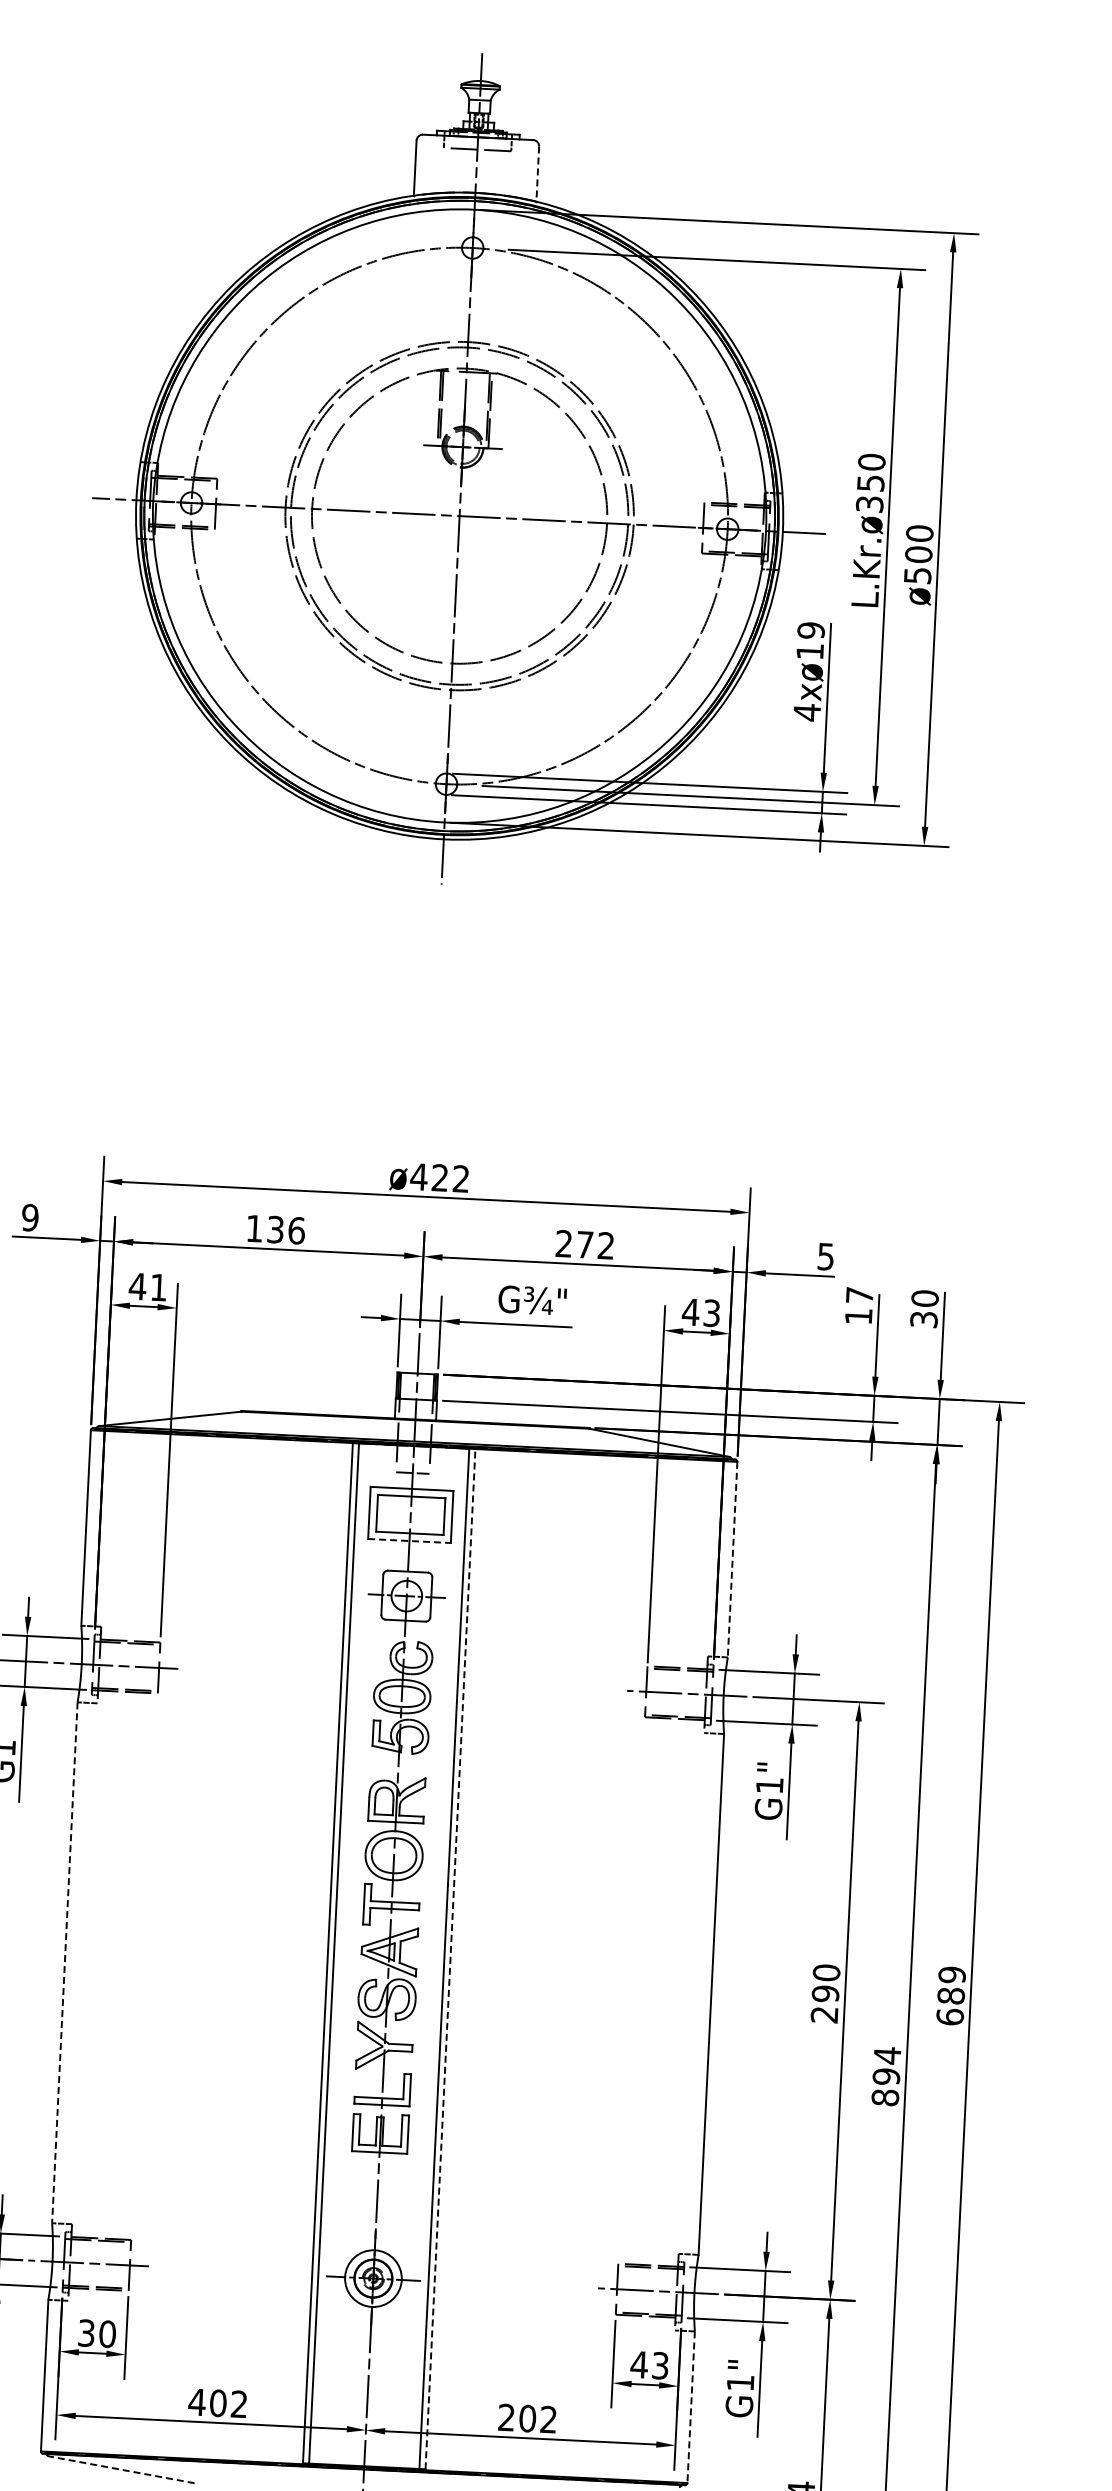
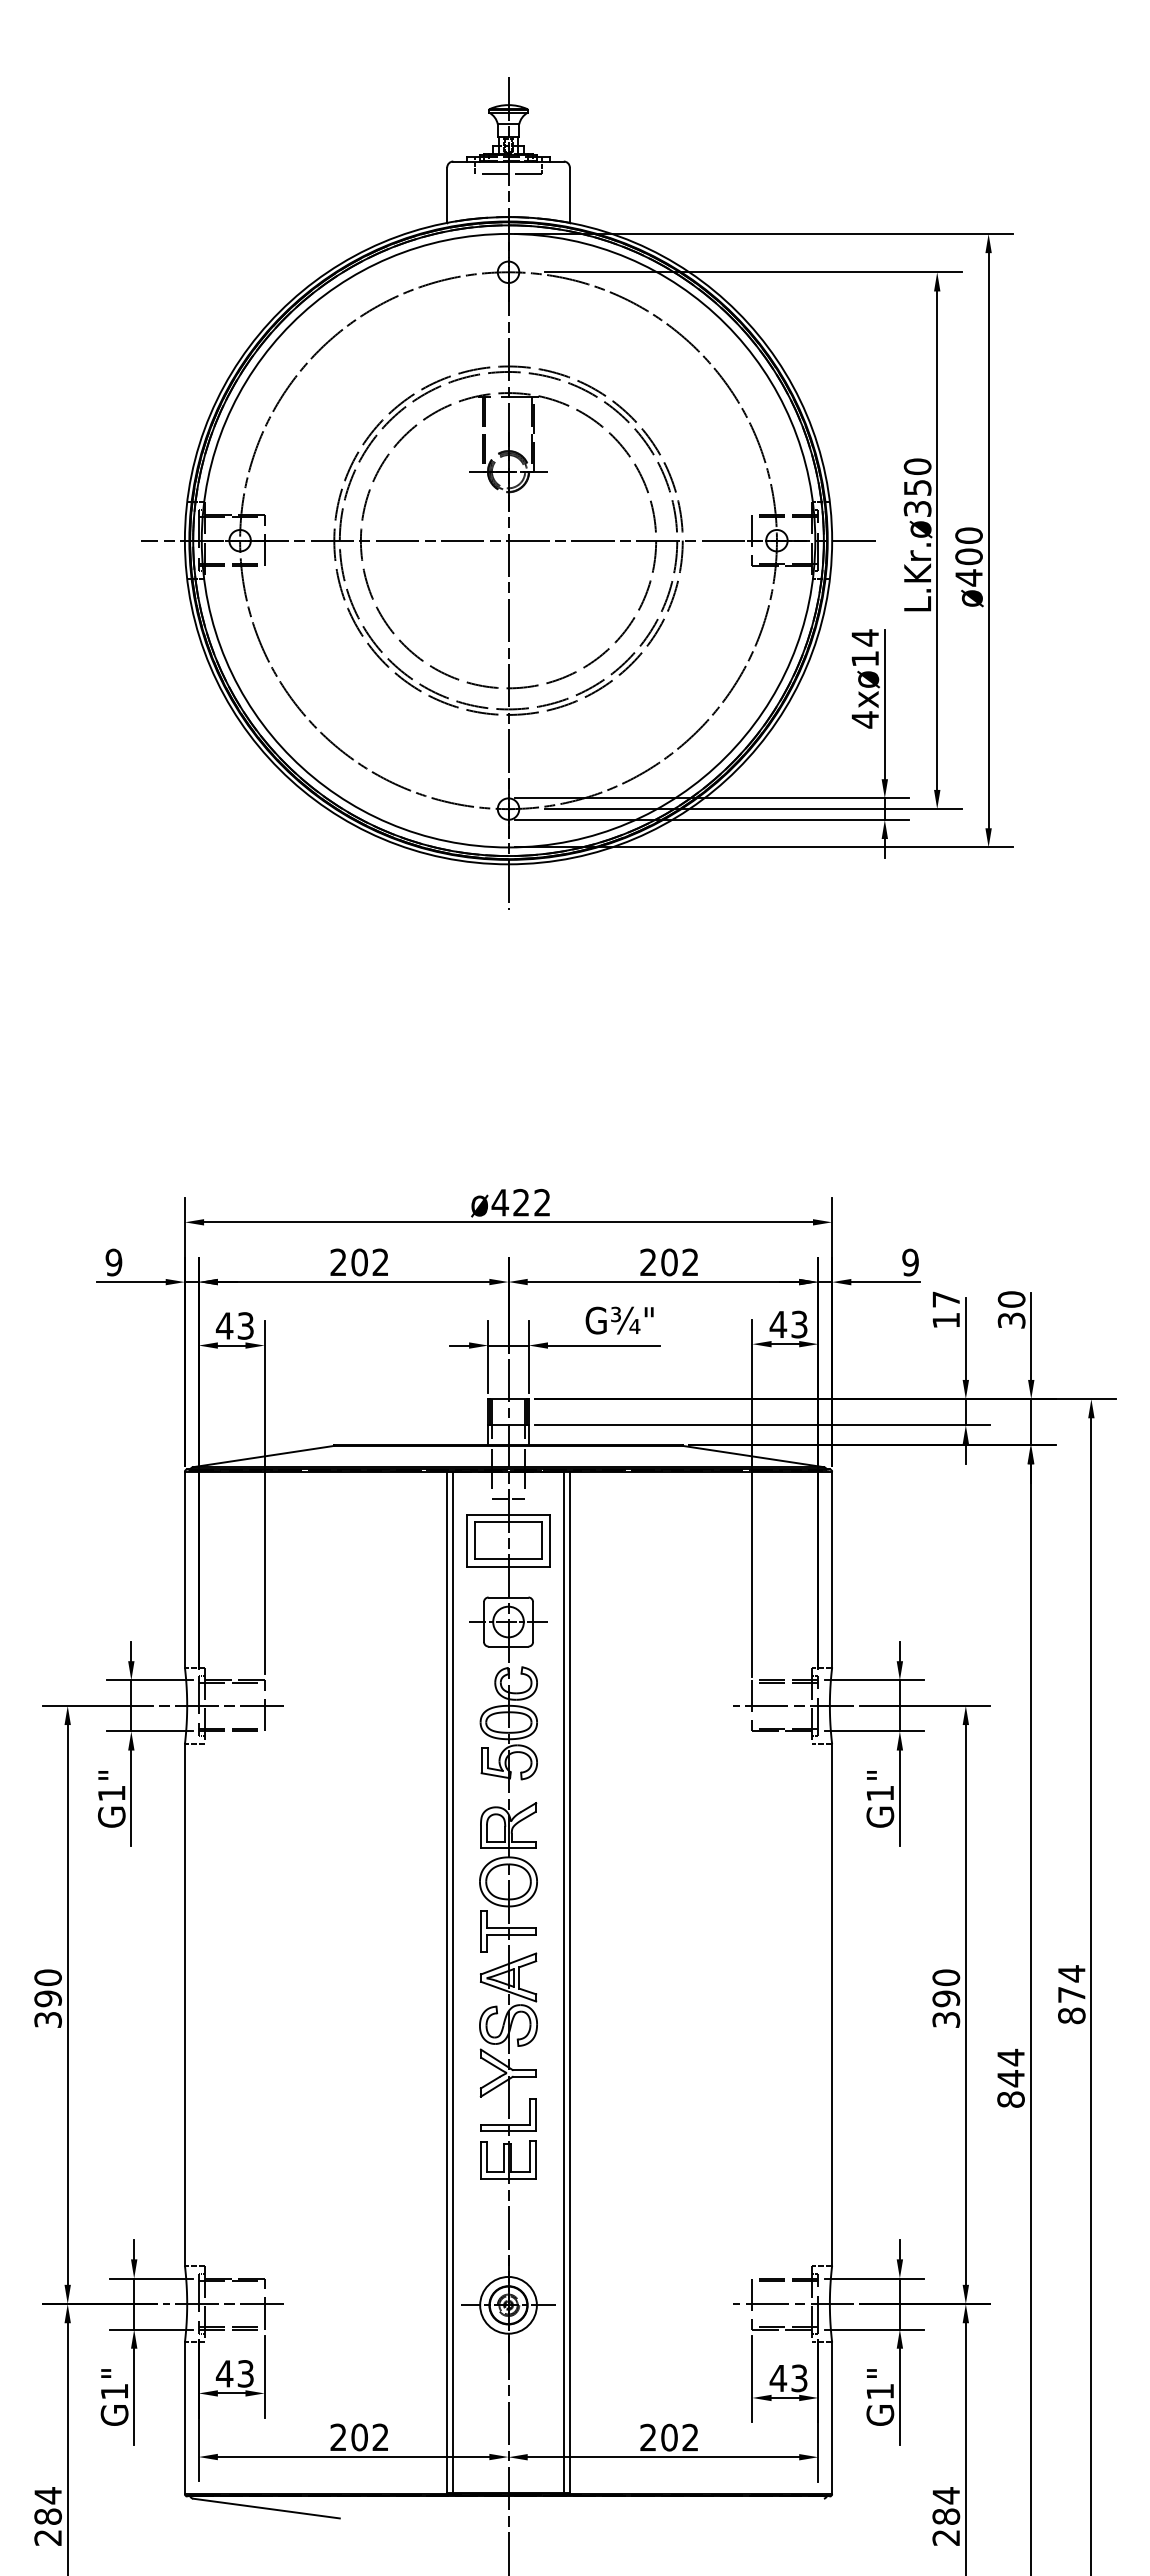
line: (537, 174) -> (569, 195), dashed -> solid
text: (917, 575) -> (968, 577), ø500 -> ø400
text: (811, 630) -> (865, 637), 4xø19 -> 4xø14
text: (275, 1229) -> (359, 1262), 136 -> 202
text: (585, 1244) -> (669, 1262), 272 -> 202
text: (825, 1256) -> (910, 1262), 5 -> 9
text: (158, 1287) -> (245, 1325), 41 -> 43
line: (410, 1540) -> (509, 1566), dashed -> solid
line: (732, 1559) -> (832, 1569), dashed -> solid
line: (450, 1959) -> (569, 1982), dashed -> solid
line: (64, 1962) -> (184, 2004), dashed -> solid
text: (950, 1995) -> (1071, 1994), 689 -> 874
text: (824, 2014) -> (946, 2019), 290 -> 390
text: (885, 2076) -> (1010, 2078), 894 -> 844
text: (96, 2333) -> (234, 2373), 30 -> 43
text: (197, 2401) -> (338, 2436), 402 -> 202
line: (691, 2407) -> (832, 2418), dashed -> solid
line: (121, 2469) -> (266, 2508), dashed -> solid

